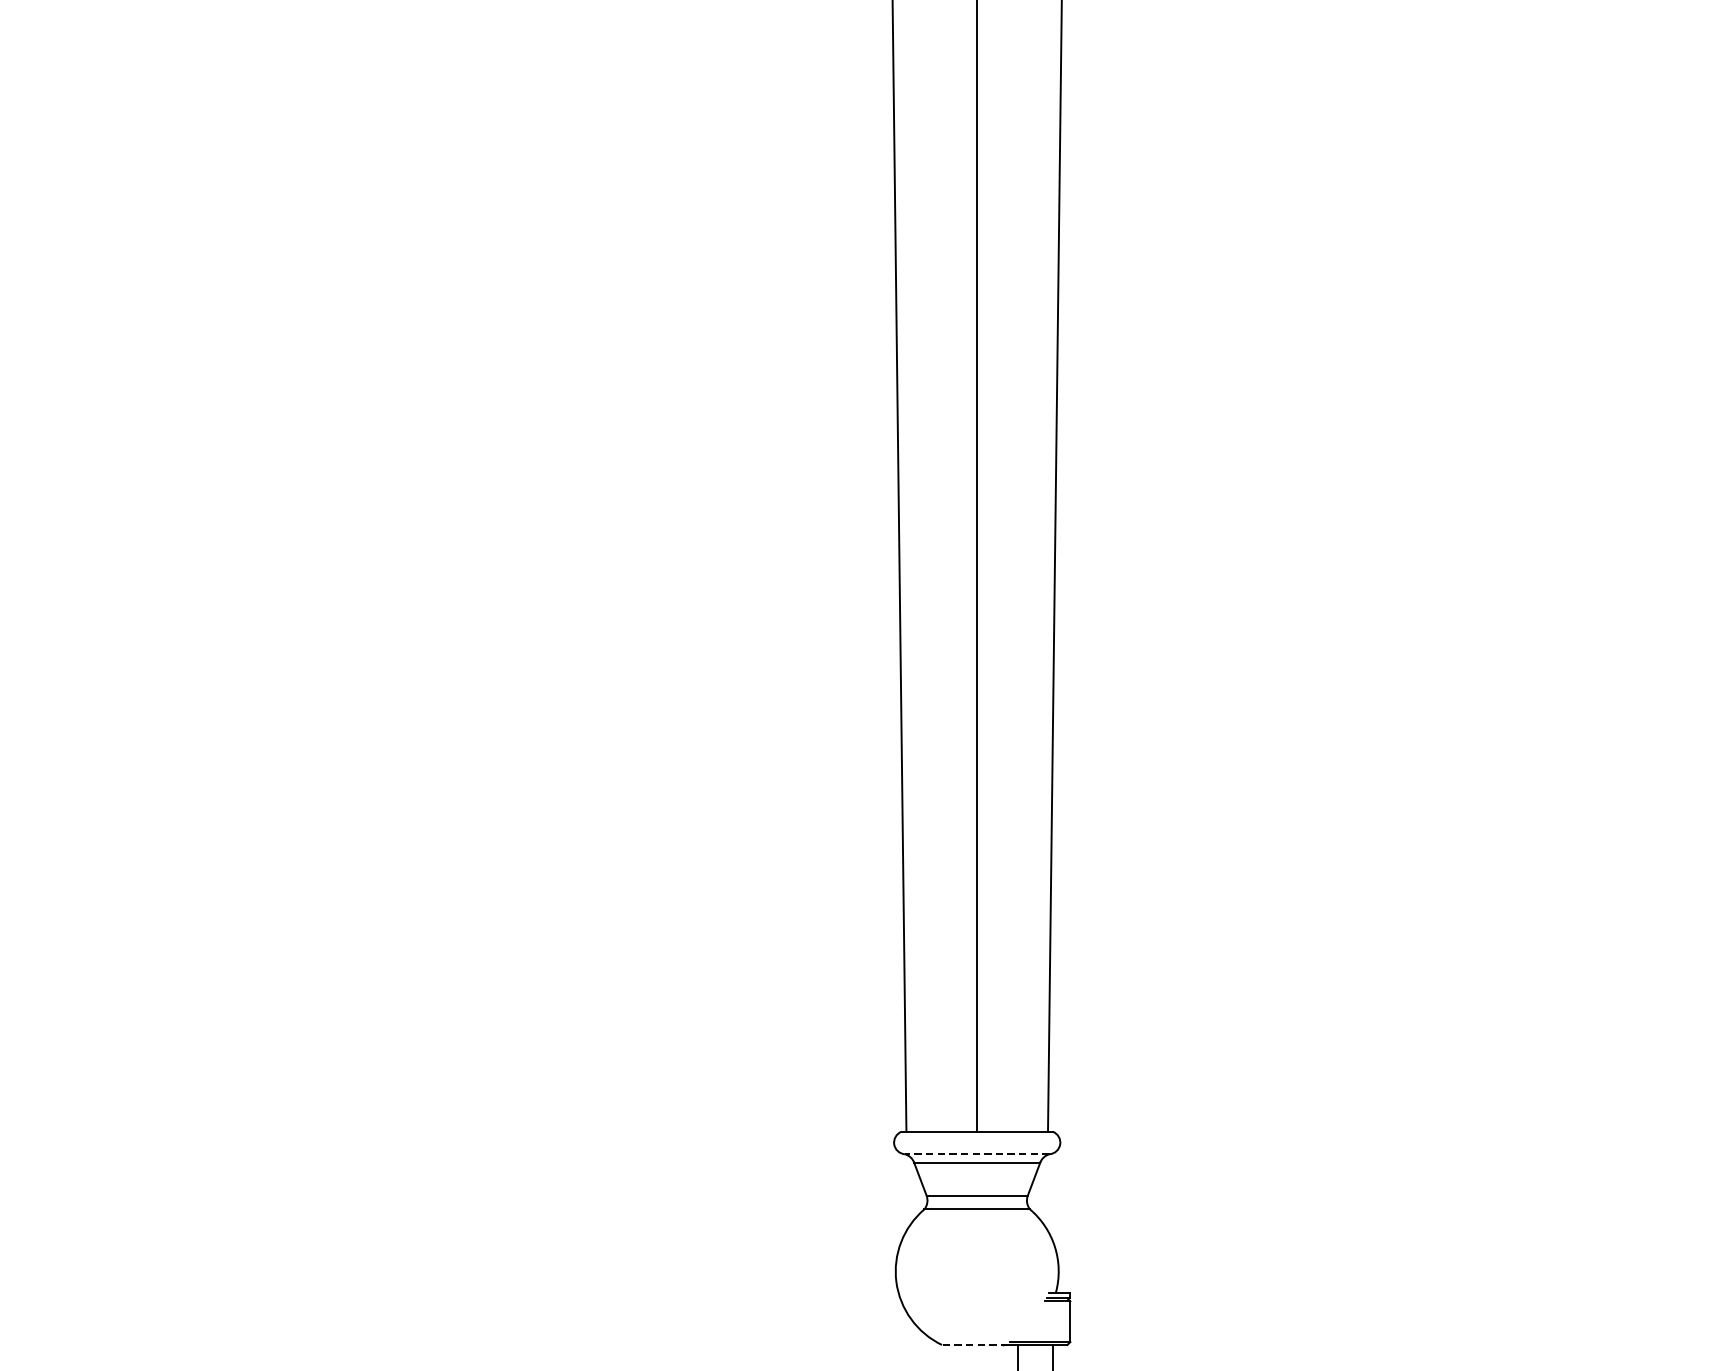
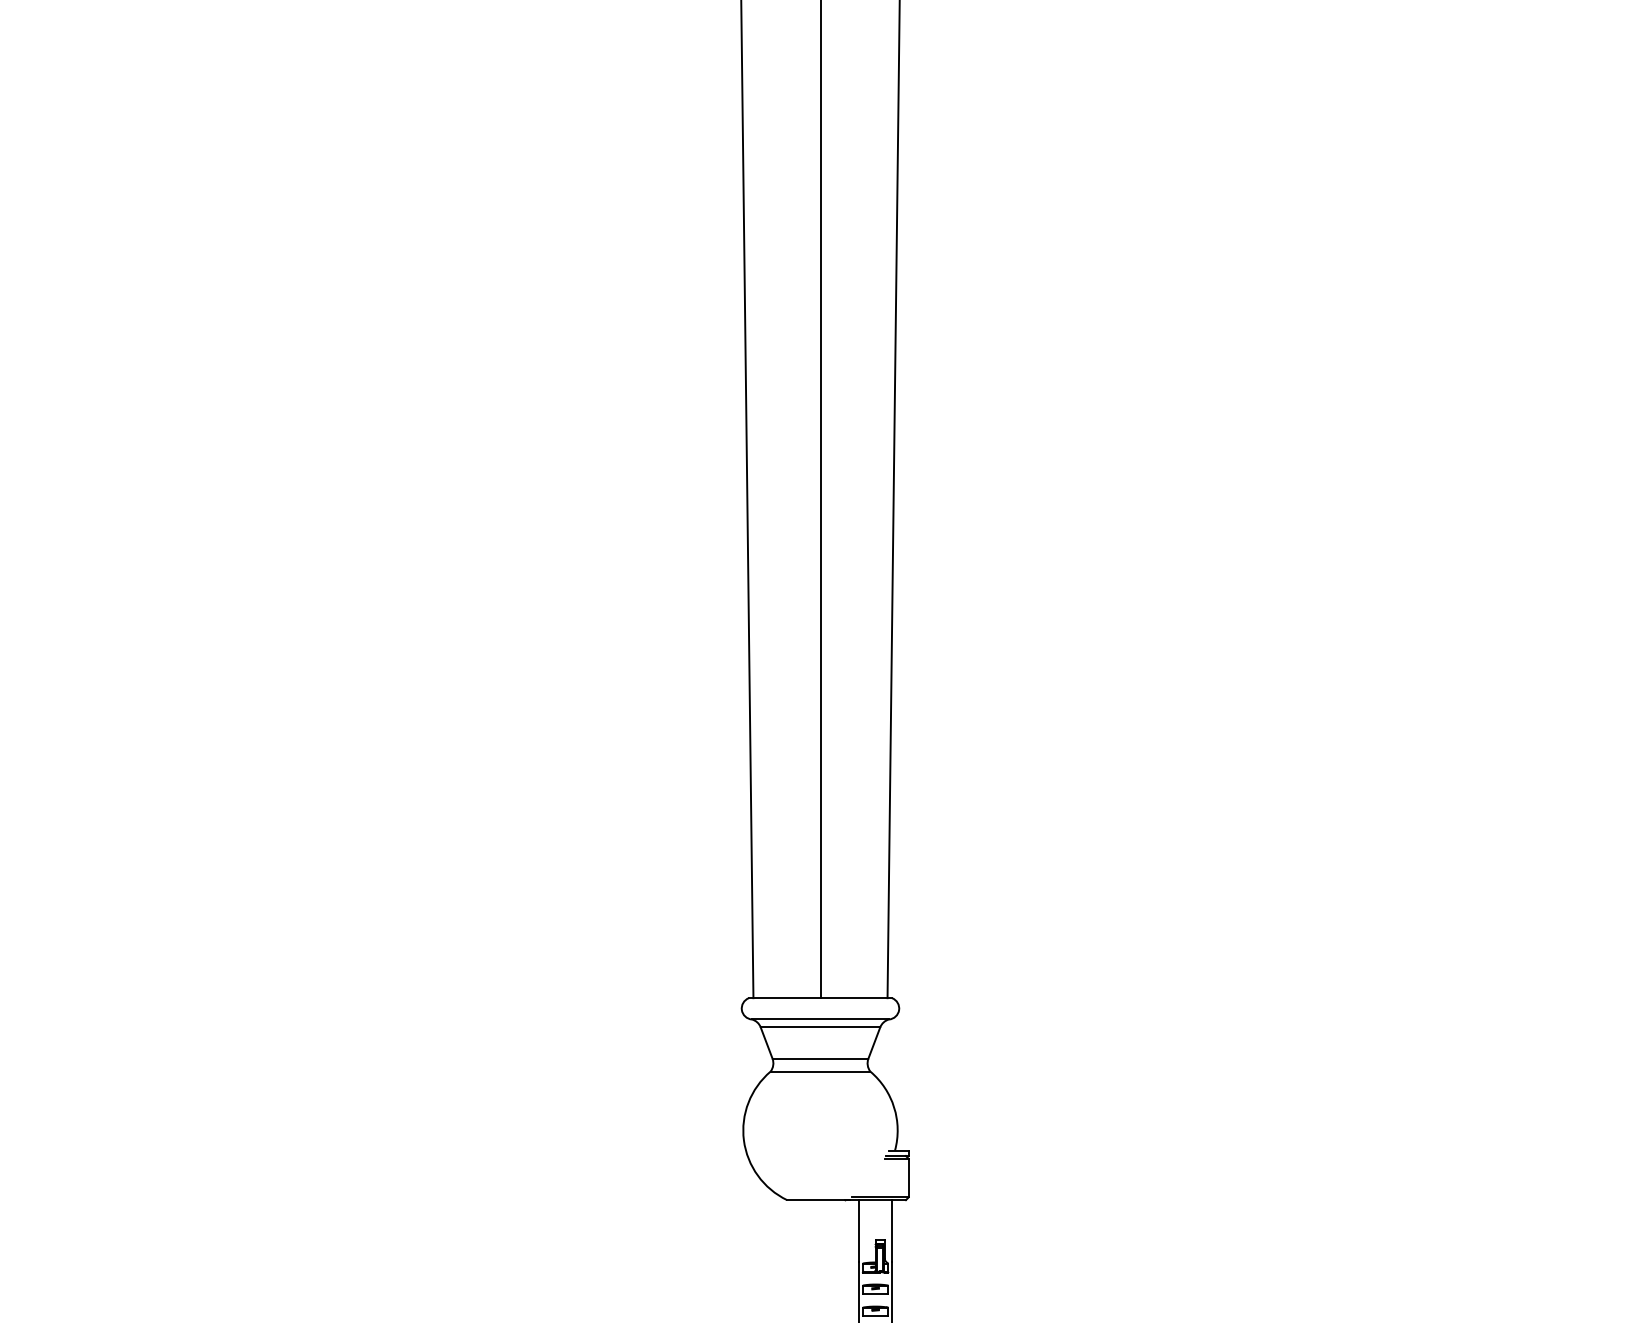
line: (977, 1154) -> (820, 1019), dashed -> solid
line: (974, 1345) -> (817, 1200), dashed -> solid

